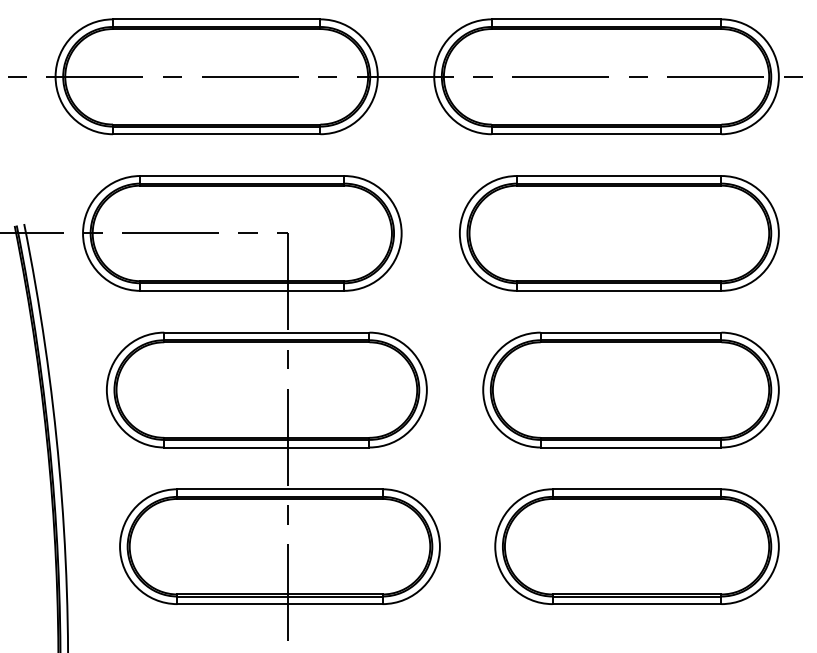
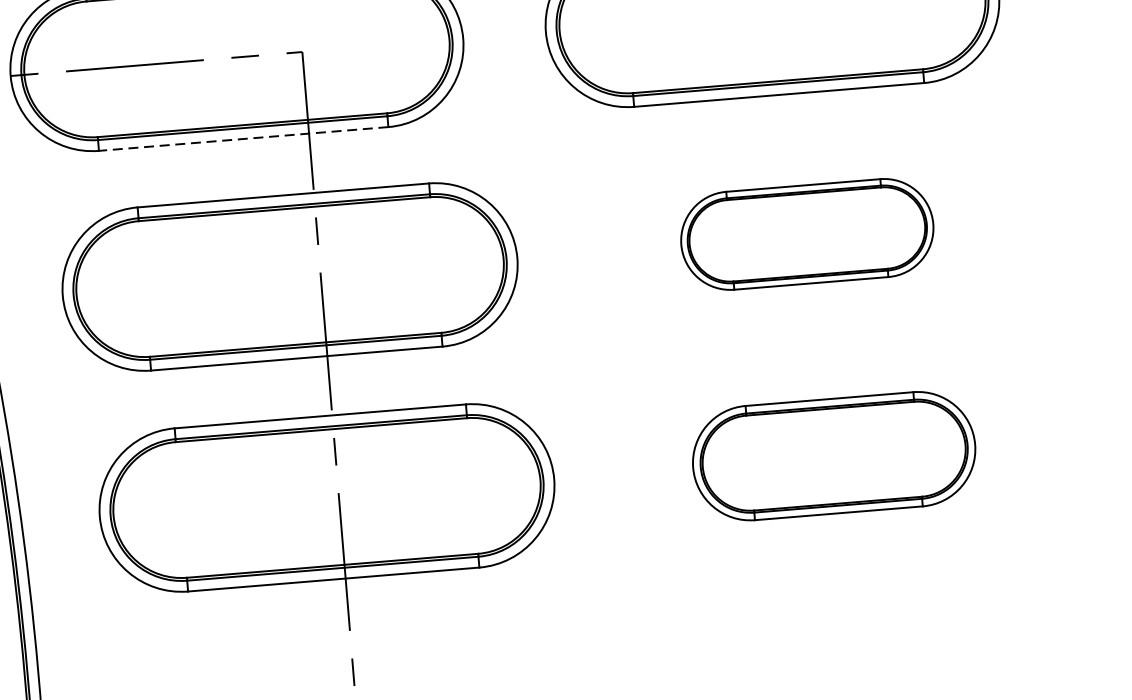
line: (242, 290) -> (243, 138), solid -> dashed
part: (630, 389) -> (806, 233), size x0.6
part: (636, 546) -> (833, 456), size x0.7

